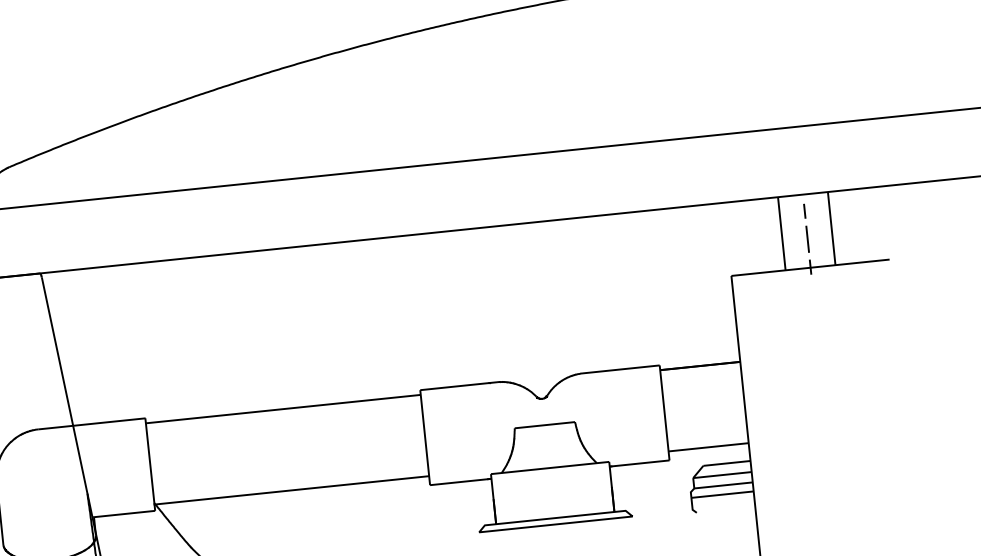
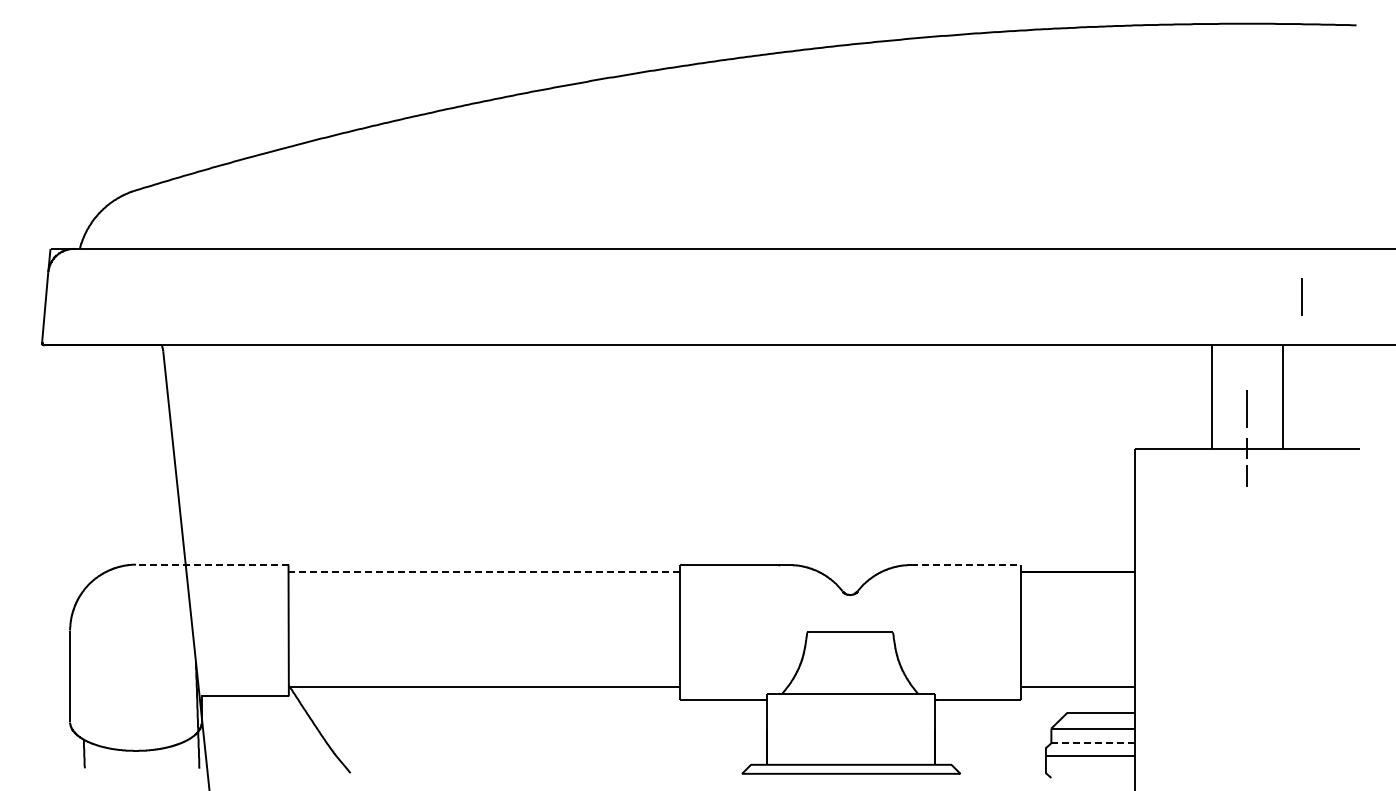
line: (837, 156) -> (1301, 296), added
line: (804, 210) -> (1246, 475), moved
line: (621, 369) -> (965, 565), solid -> dashed
line: (282, 408) -> (483, 571), solid -> dashed
line: (91, 423) -> (211, 564), solid -> dashed
line: (723, 485) -> (1092, 743), solid -> dashed

